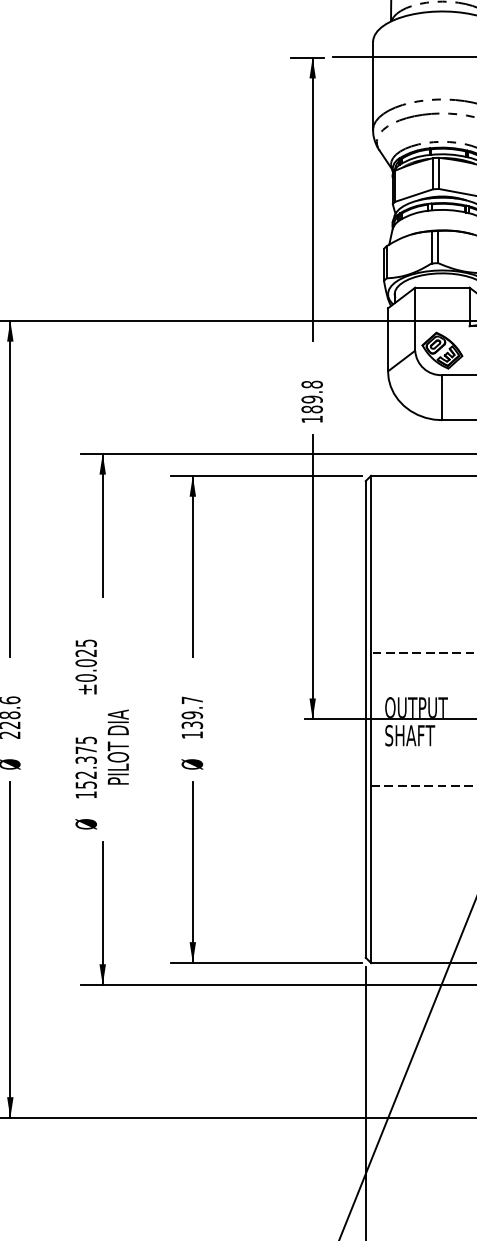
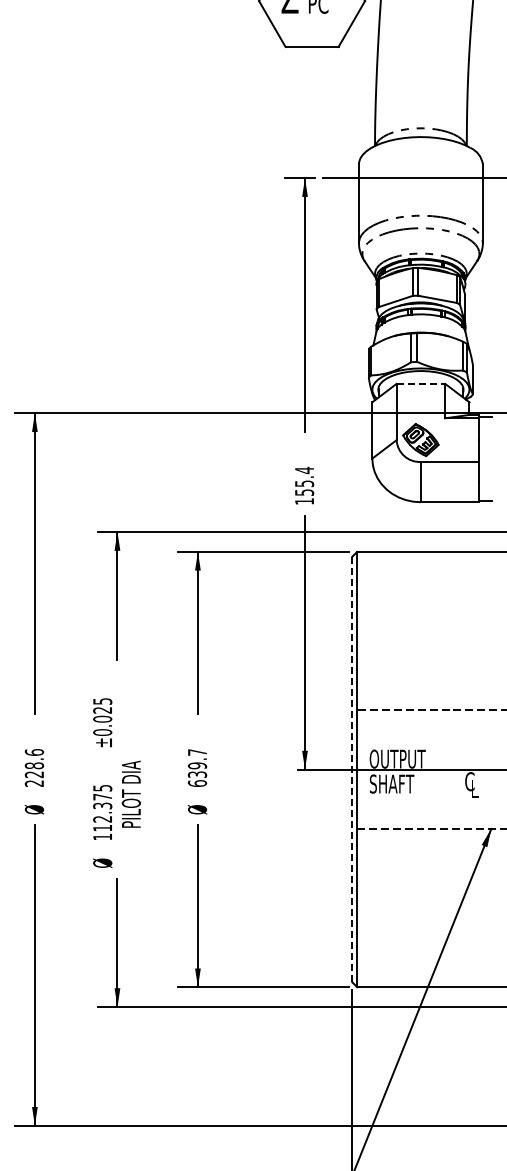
line: (443, 287) -> (421, 383), solid -> dashed
text: (312, 397) -> (304, 481), 189.8 -> 155.4
line: (365, 719) -> (352, 769), solid -> dashed
text: (192, 735) -> (197, 783), 139.7 -> 639.7
text: (85, 785) -> (102, 828), 152.375 -> 112.375

